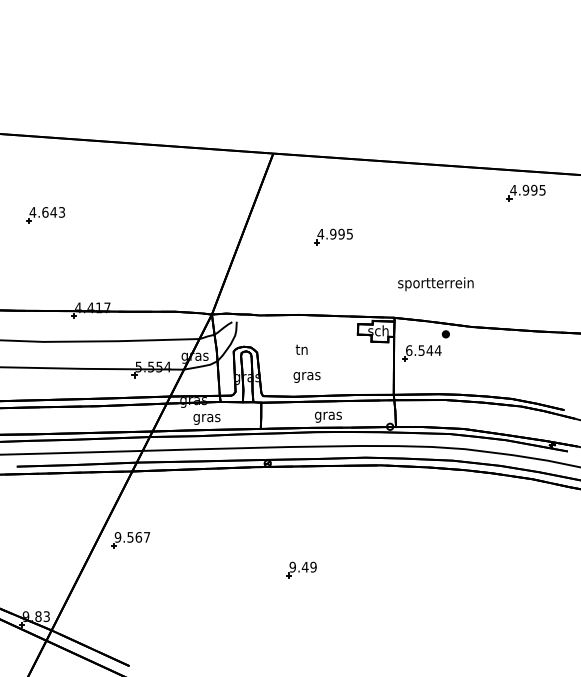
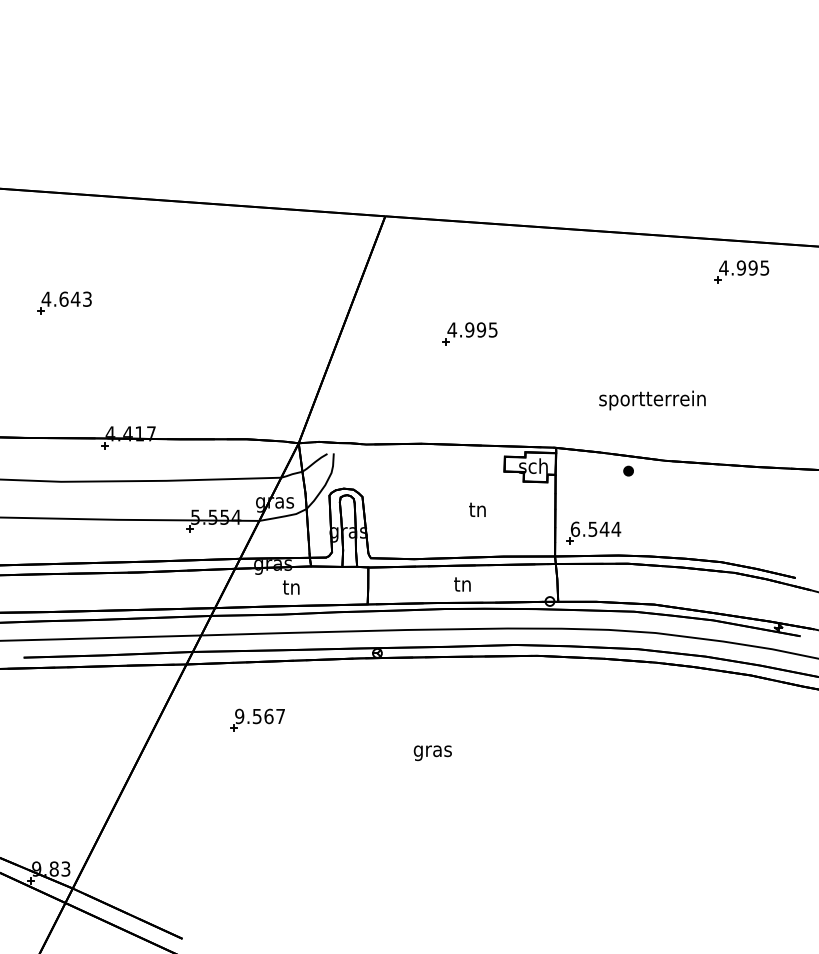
text: (435, 284) -> (651, 400), moved
text: (301, 349) -> (477, 509), moved
part: (421, 353) -> (592, 533), moved
text: (306, 377) -> (432, 753), moved
text: (328, 415) -> (463, 585), gras -> tn
text: (206, 417) -> (291, 588), gras -> tn
part: (130, 540) -> (257, 720), moved
part: (301, 569) -> (425, 802), removed

